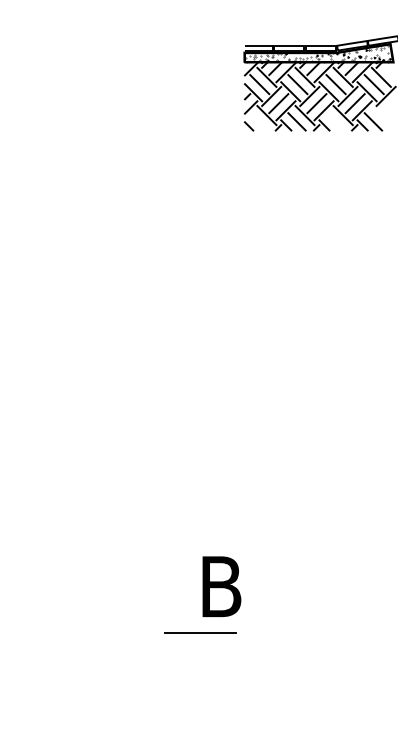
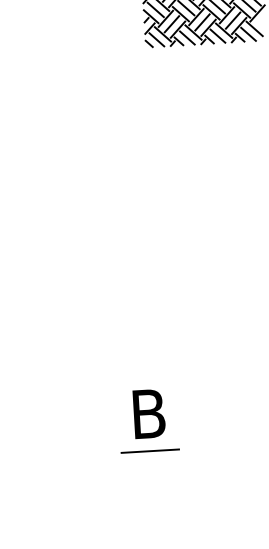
line: (380, 115) -> (253, 28), added
line: (258, 121) -> (156, 39), added
line: (334, 121) -> (217, 35), added
line: (200, 632) -> (150, 450), moved

